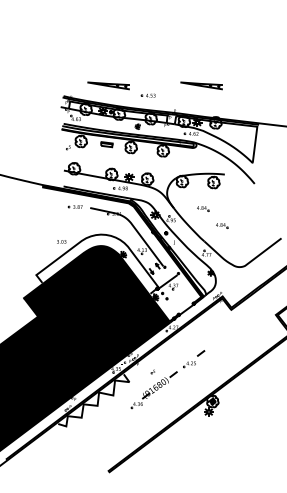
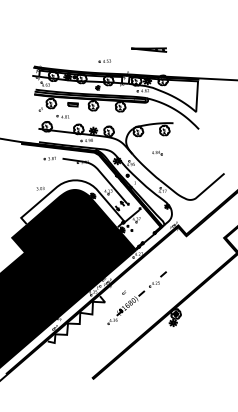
part: (108, 85) -> (71, 55), removed
part: (93, 157) -> (62, 116), added
part: (222, 225) -> (174, 166), removed

